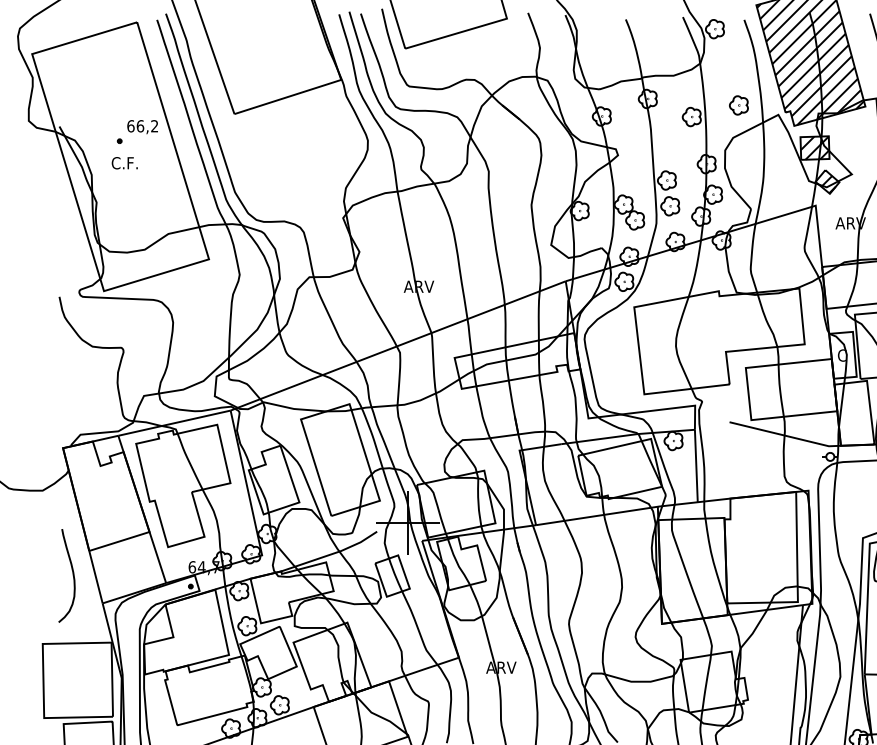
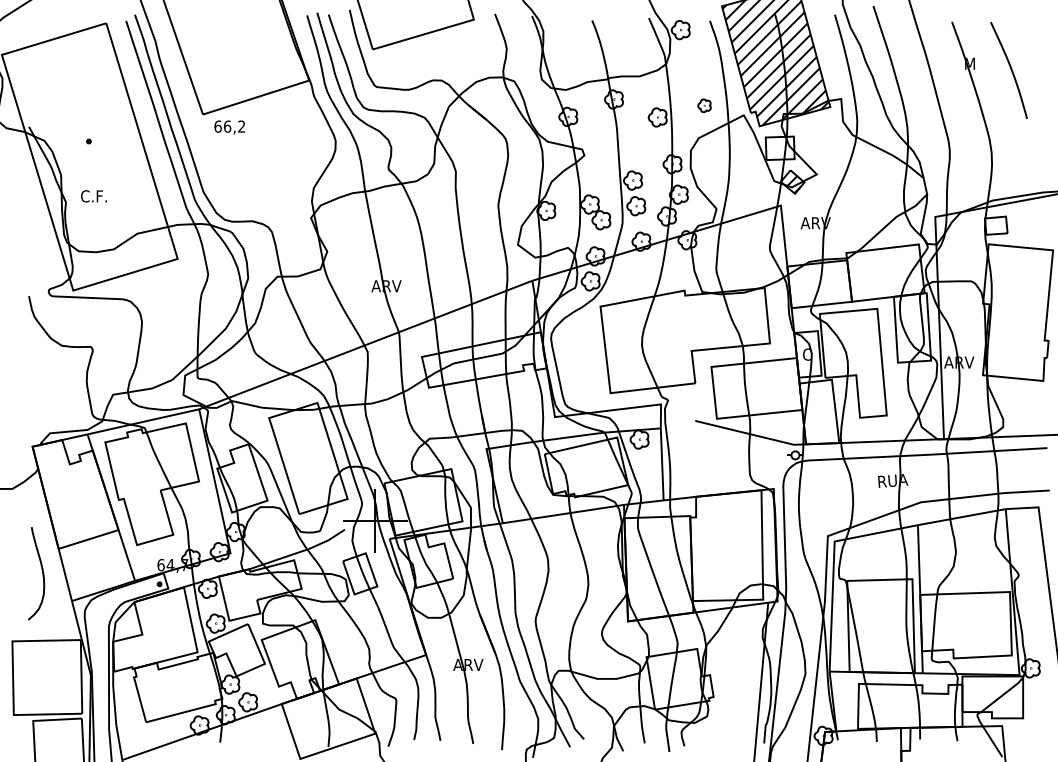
part: (738, 104) -> (704, 105), size x0.7
text: (142, 127) -> (229, 127), moved
hatch: (815, 147) -> (780, 147), removed
text: (124, 163) -> (93, 196), moved

